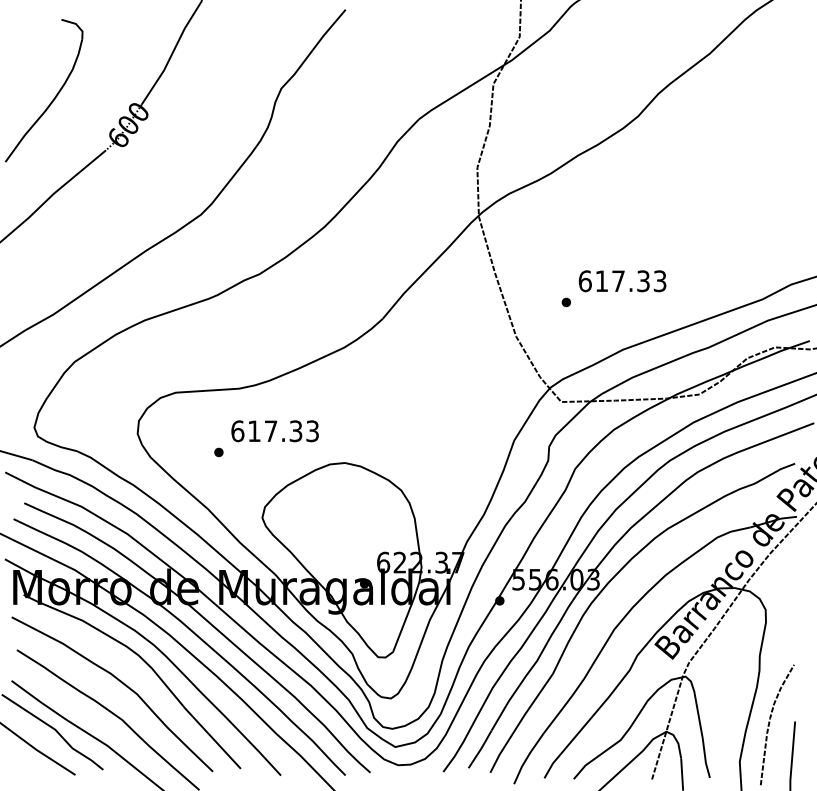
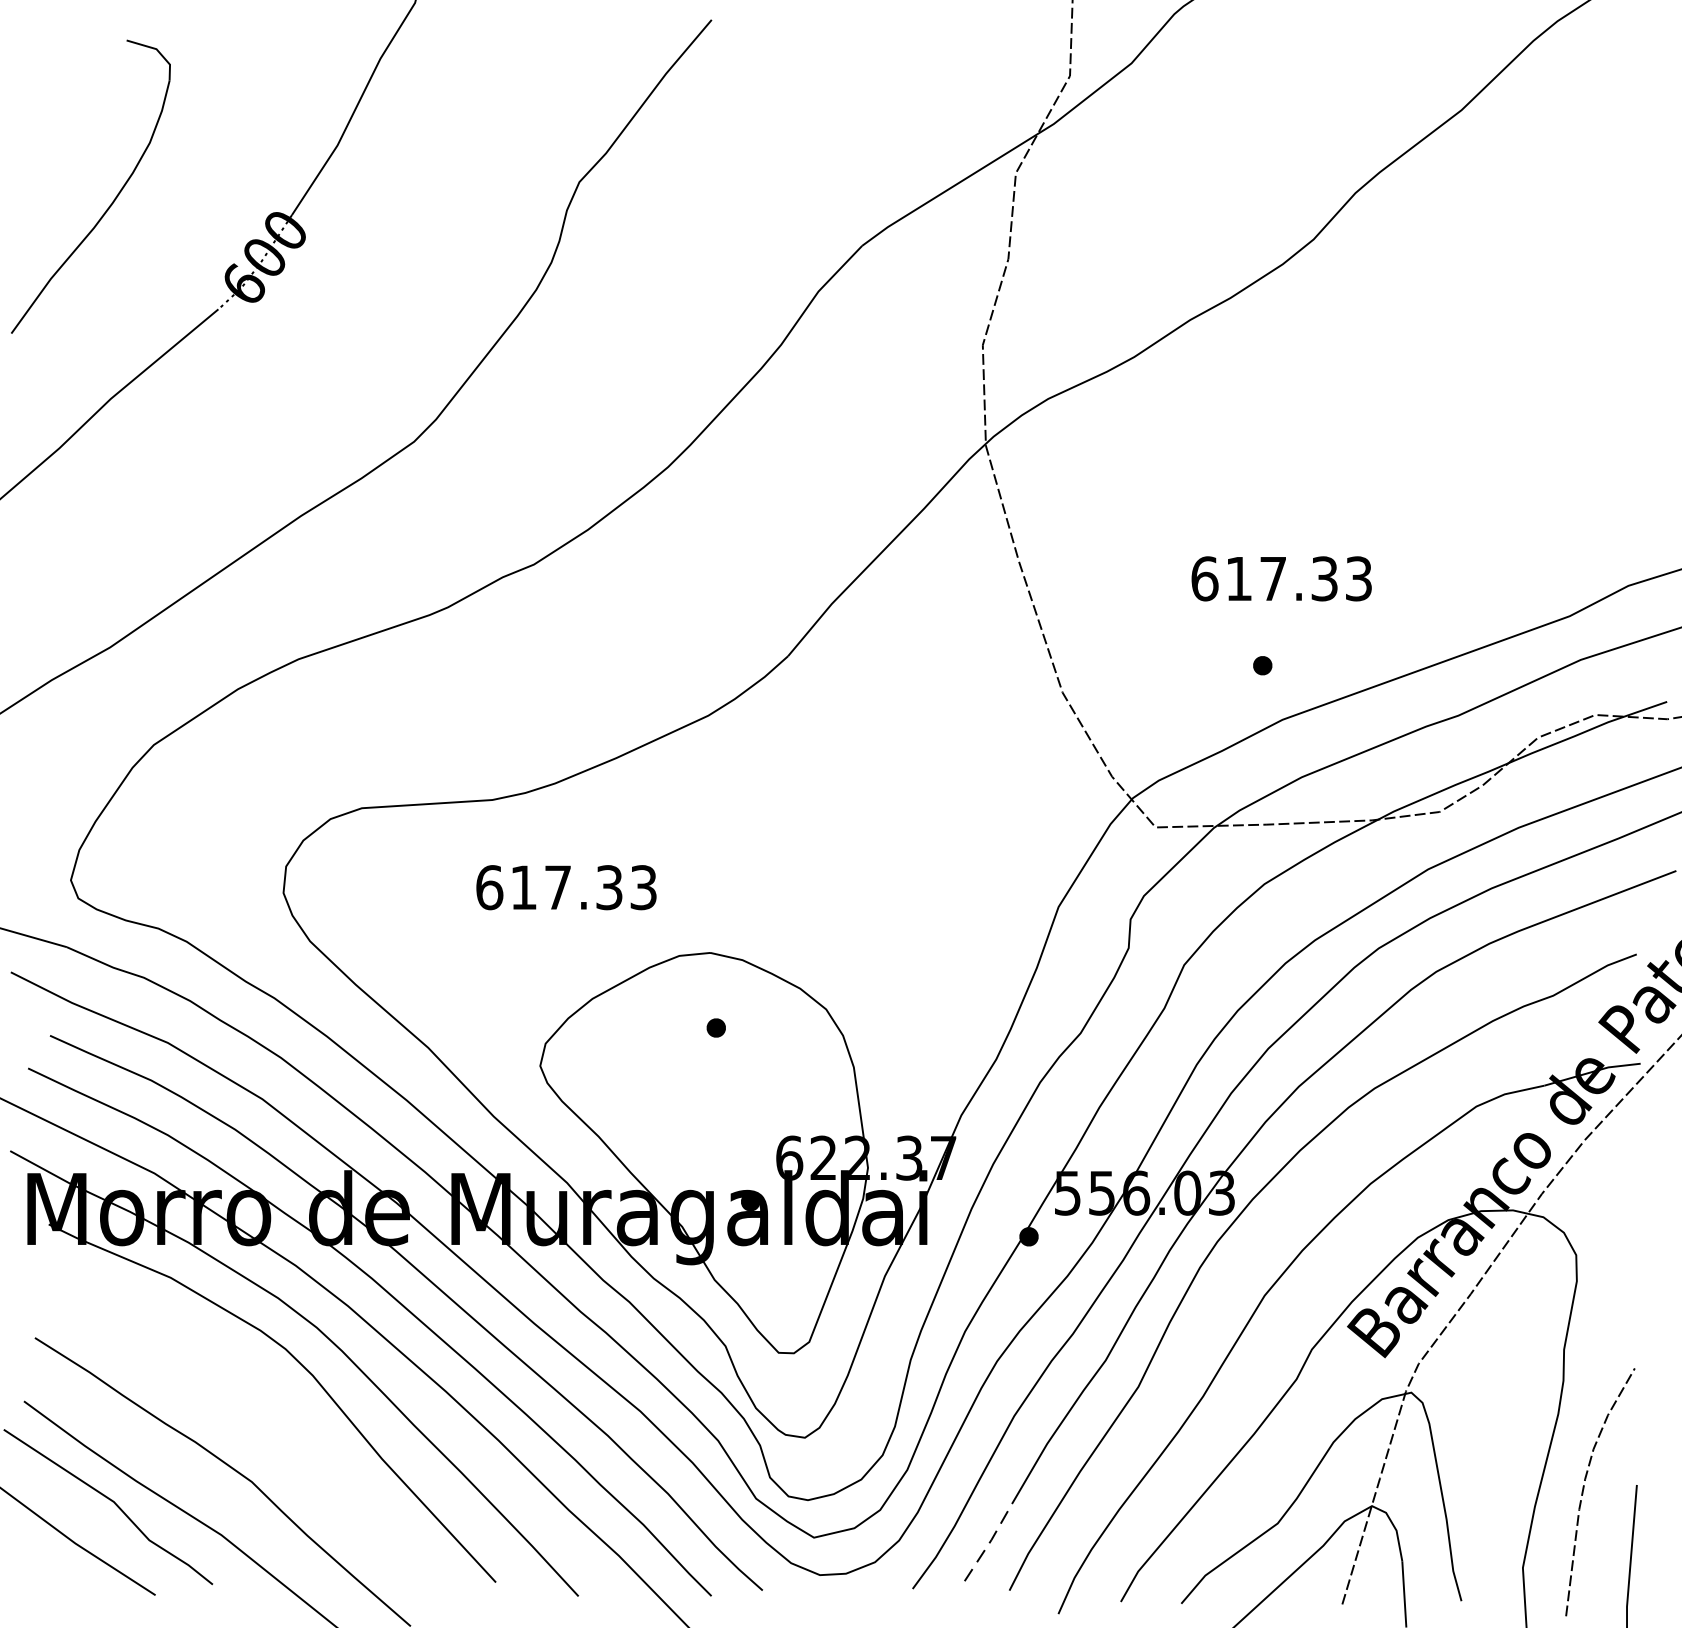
part: (565, 302) -> (1260, 665), moved
part: (218, 452) -> (715, 1028), moved
curve: (121, 683) -> (250, 1406), removed
line: (481, 749) -> (991, 1542), solid -> dashed

